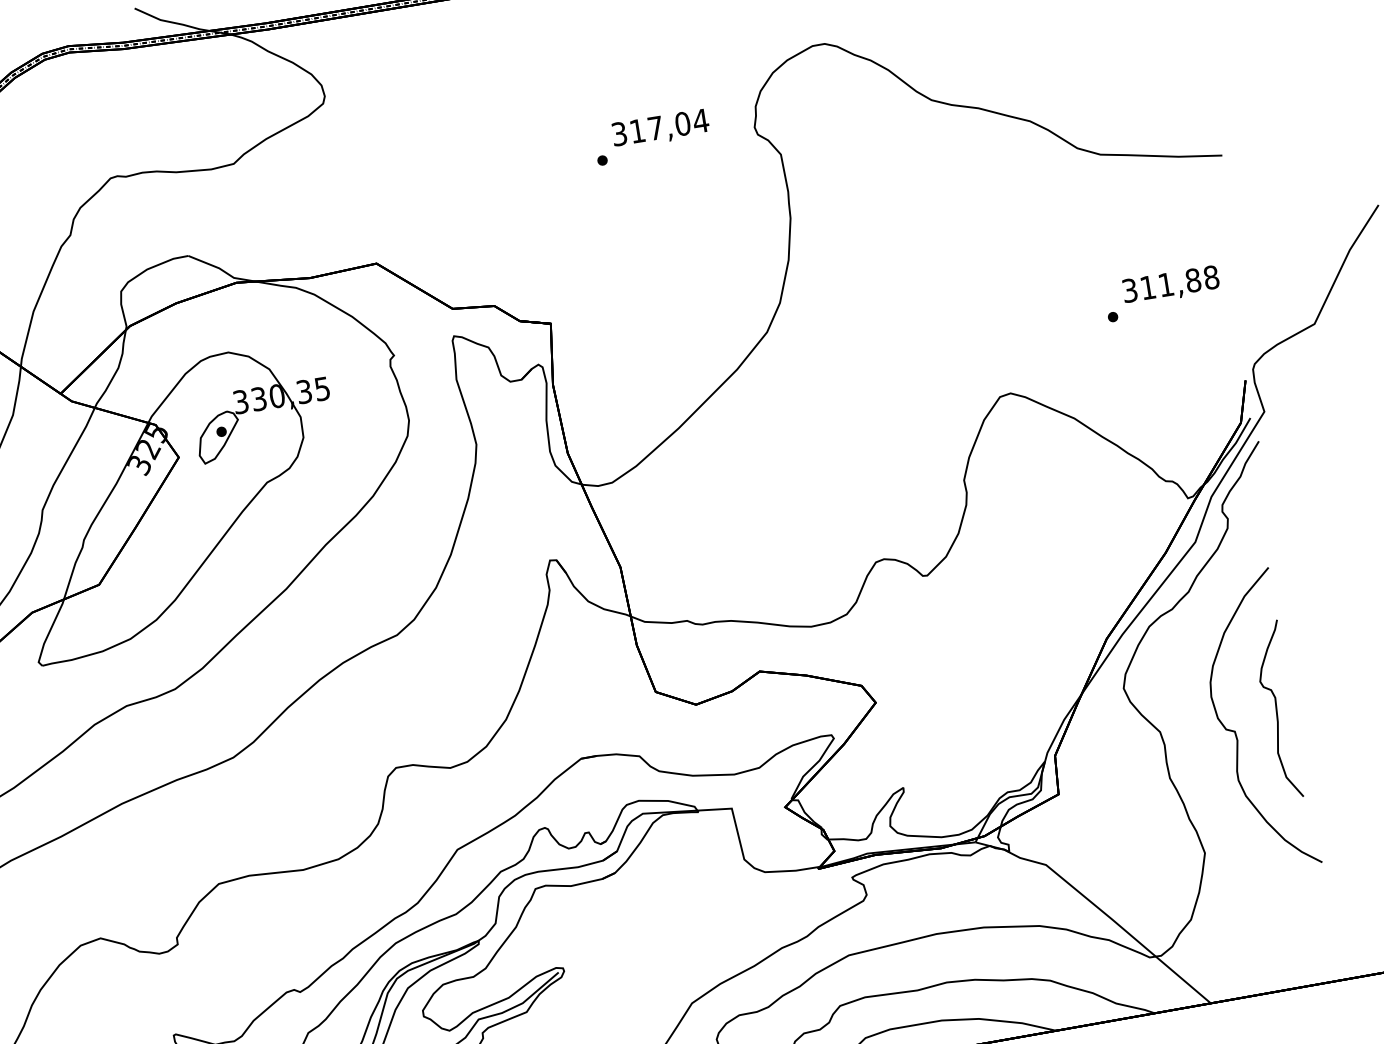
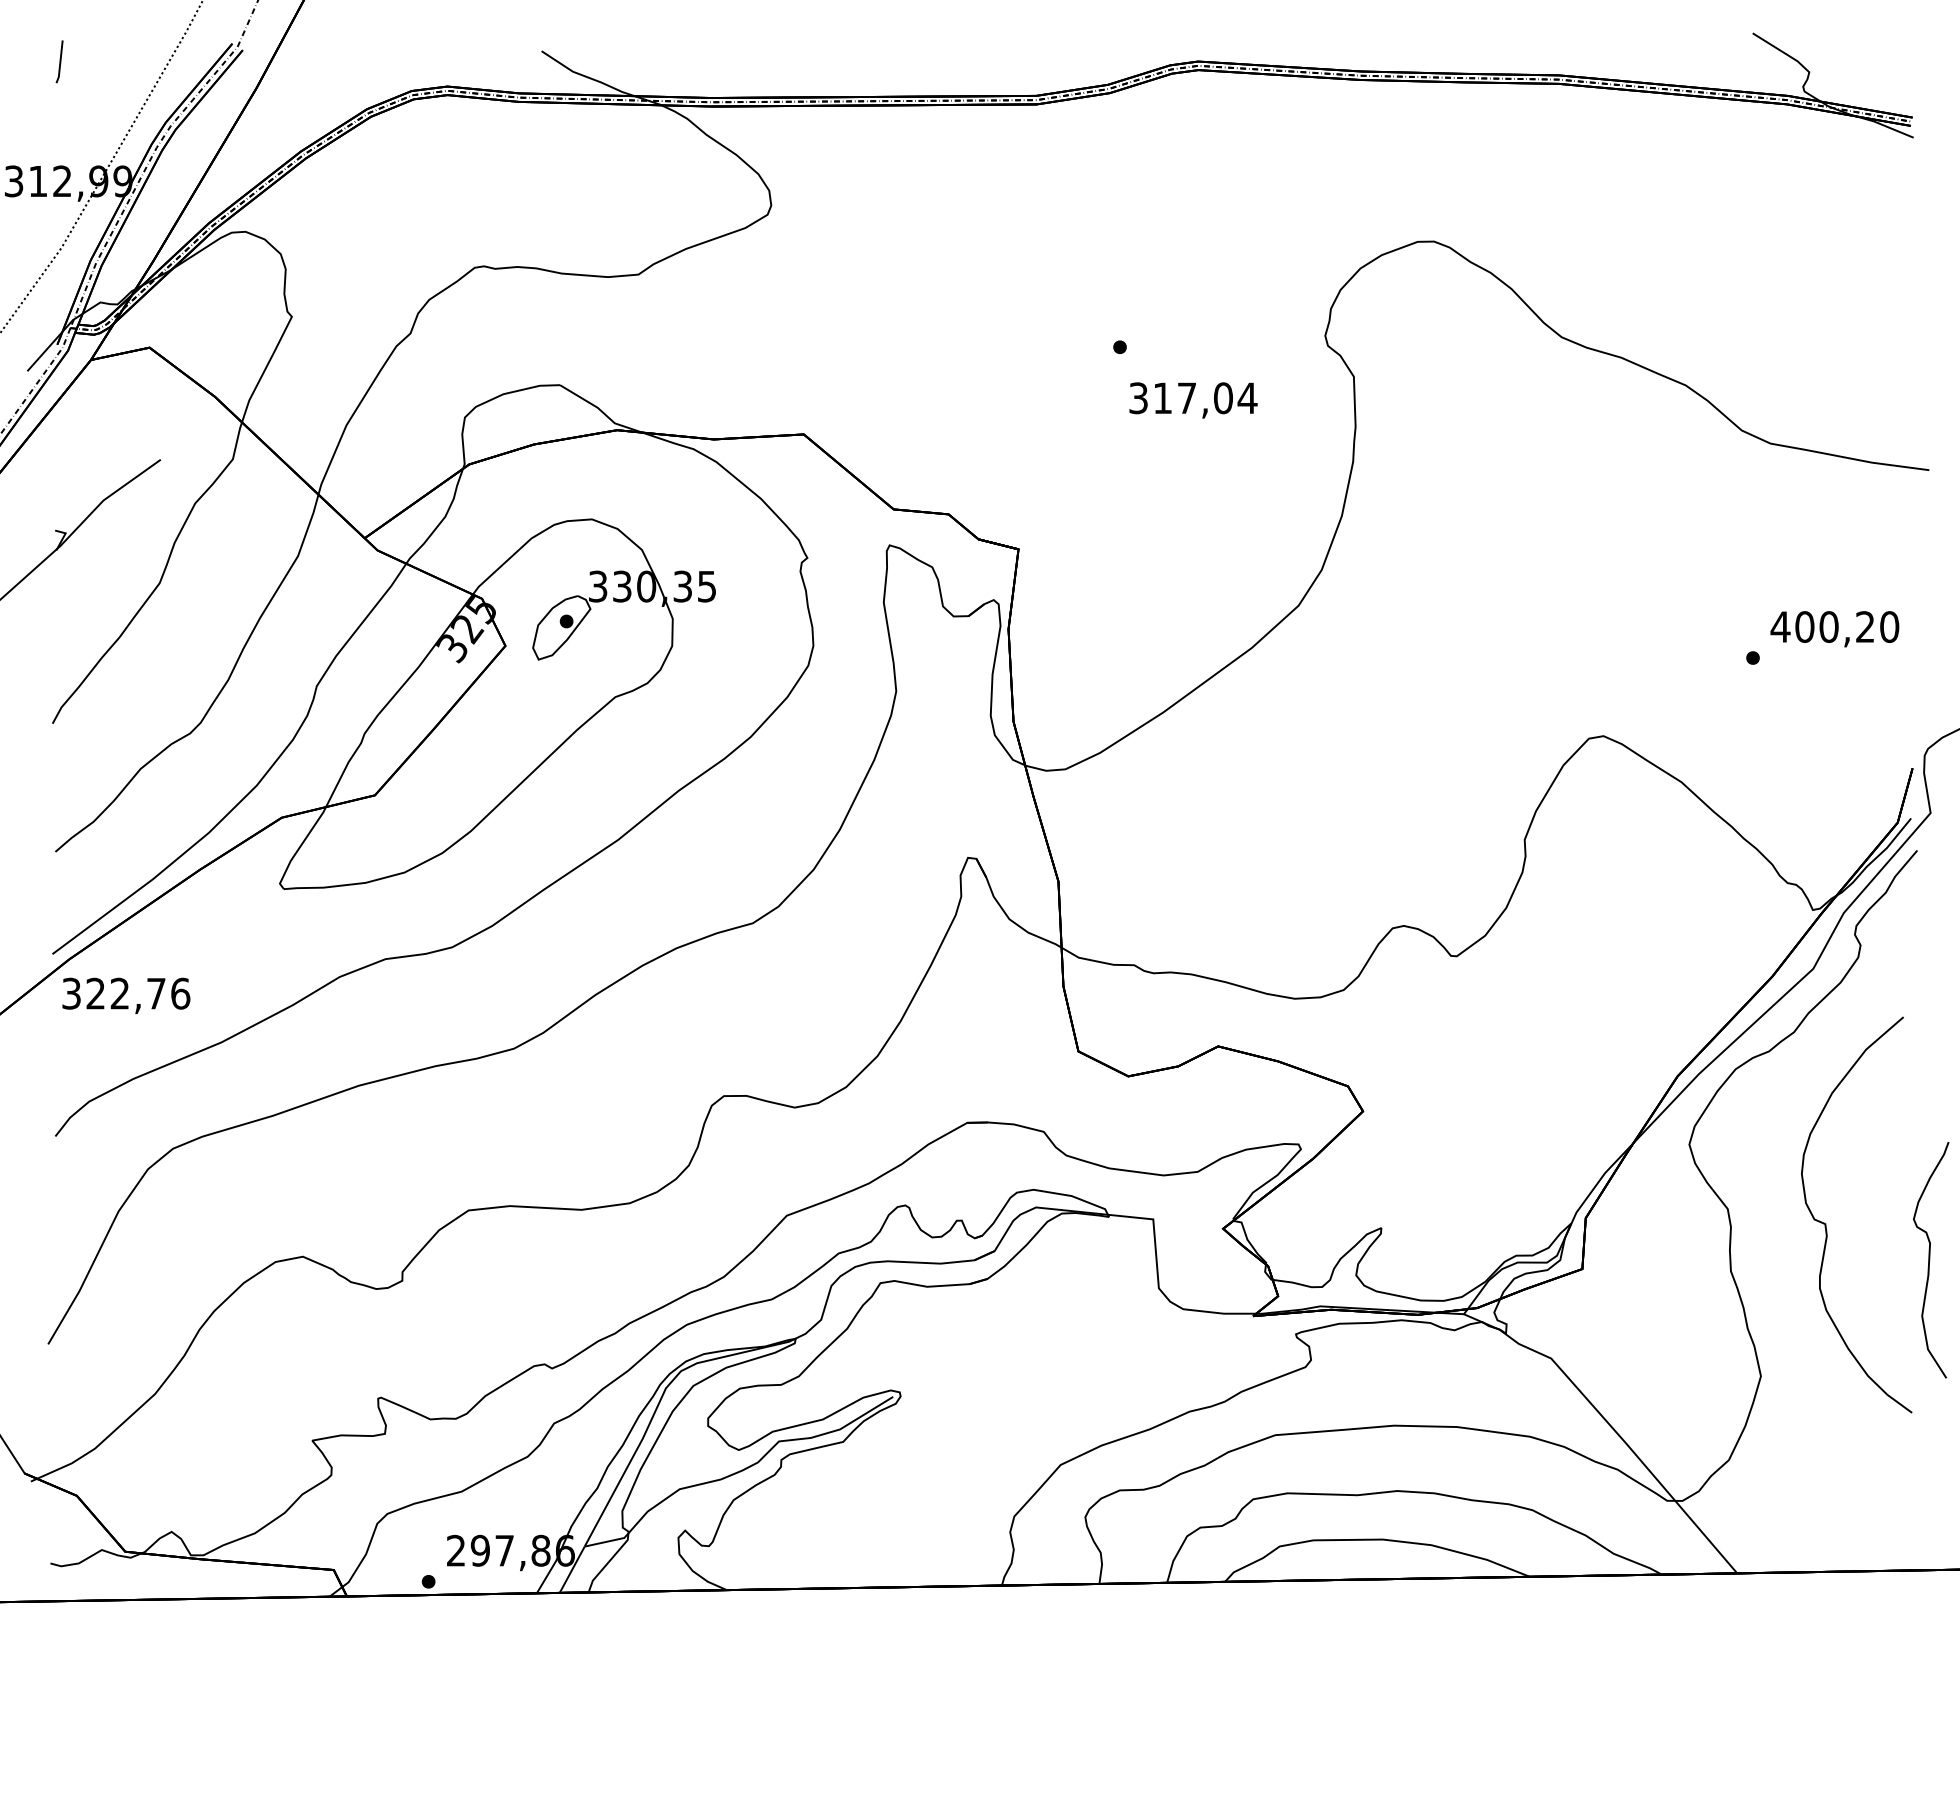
text: (660, 129) -> (1193, 400), moved
text: (1170, 283) -> (1834, 626), 311,88 -> 400,20
curve: (1277, 710) -> (1930, 1260), moved

